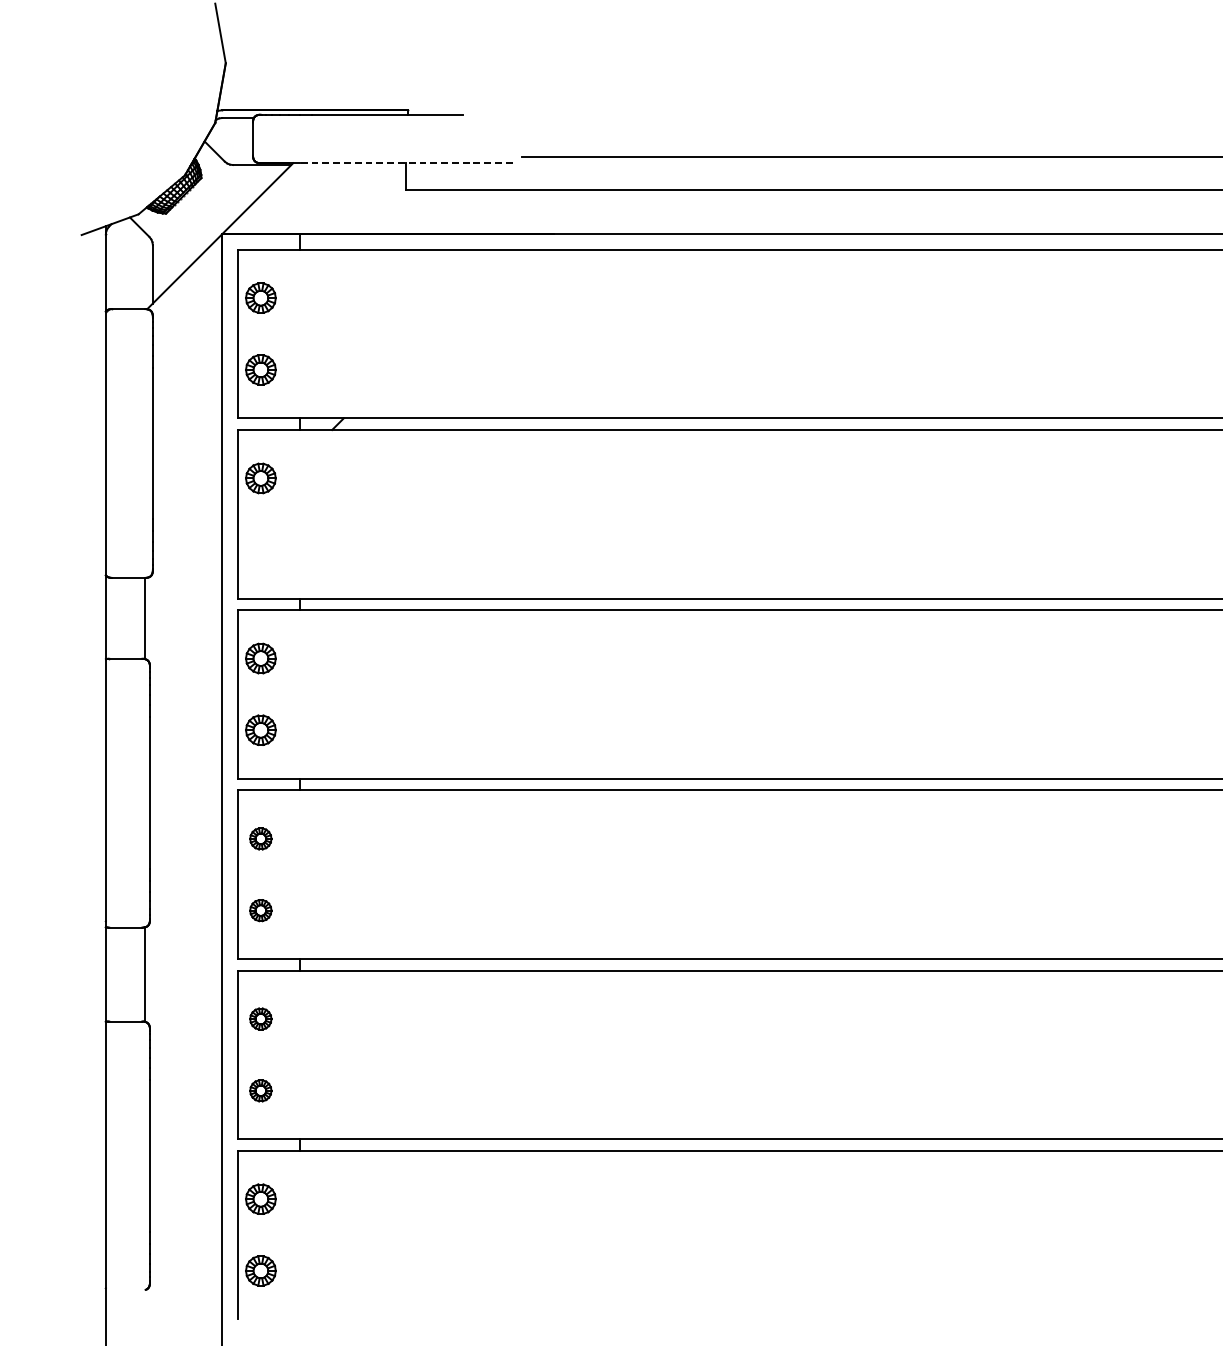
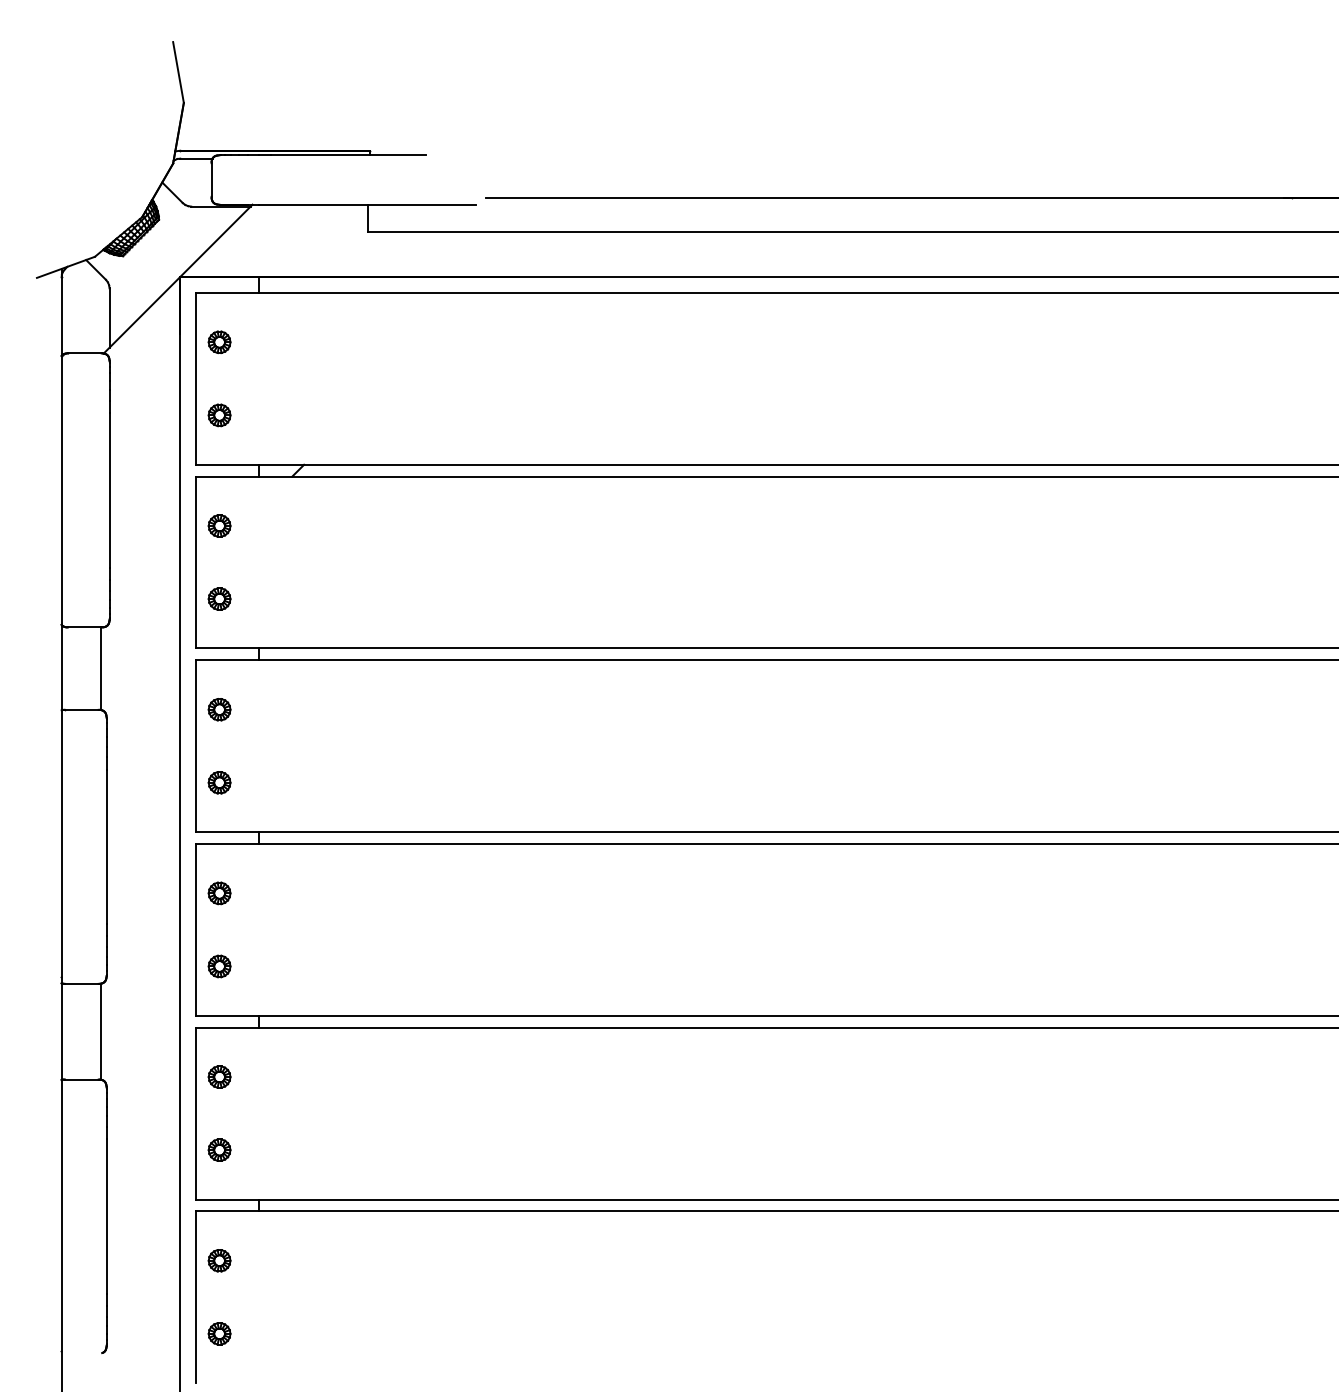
line: (405, 163) -> (367, 204), dashed -> solid
part: (260, 298) -> (219, 342), size x0.71
part: (260, 370) -> (219, 415), size x0.71
part: (260, 477) -> (219, 525), size x0.71
part: (260, 549) -> (219, 598), added
part: (260, 658) -> (219, 709), size x0.71
part: (260, 730) -> (219, 782), size x0.71
part: (260, 1199) -> (219, 1260), size x0.71
part: (260, 1270) -> (219, 1333), size x0.71

